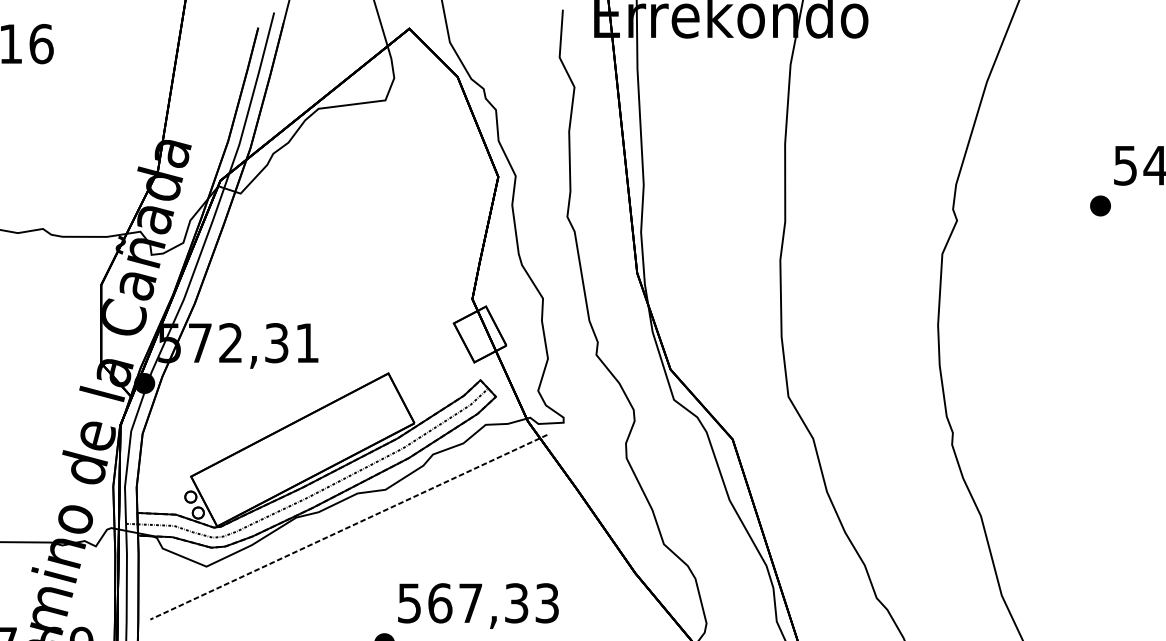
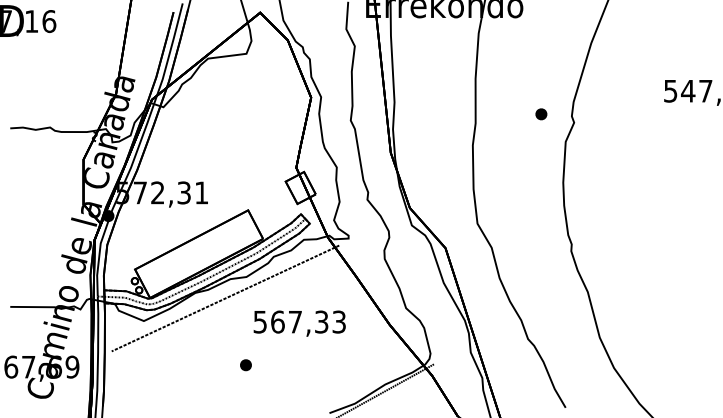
part: (1100, 206) -> (541, 114), moved
text: (477, 605) -> (299, 323), moved

